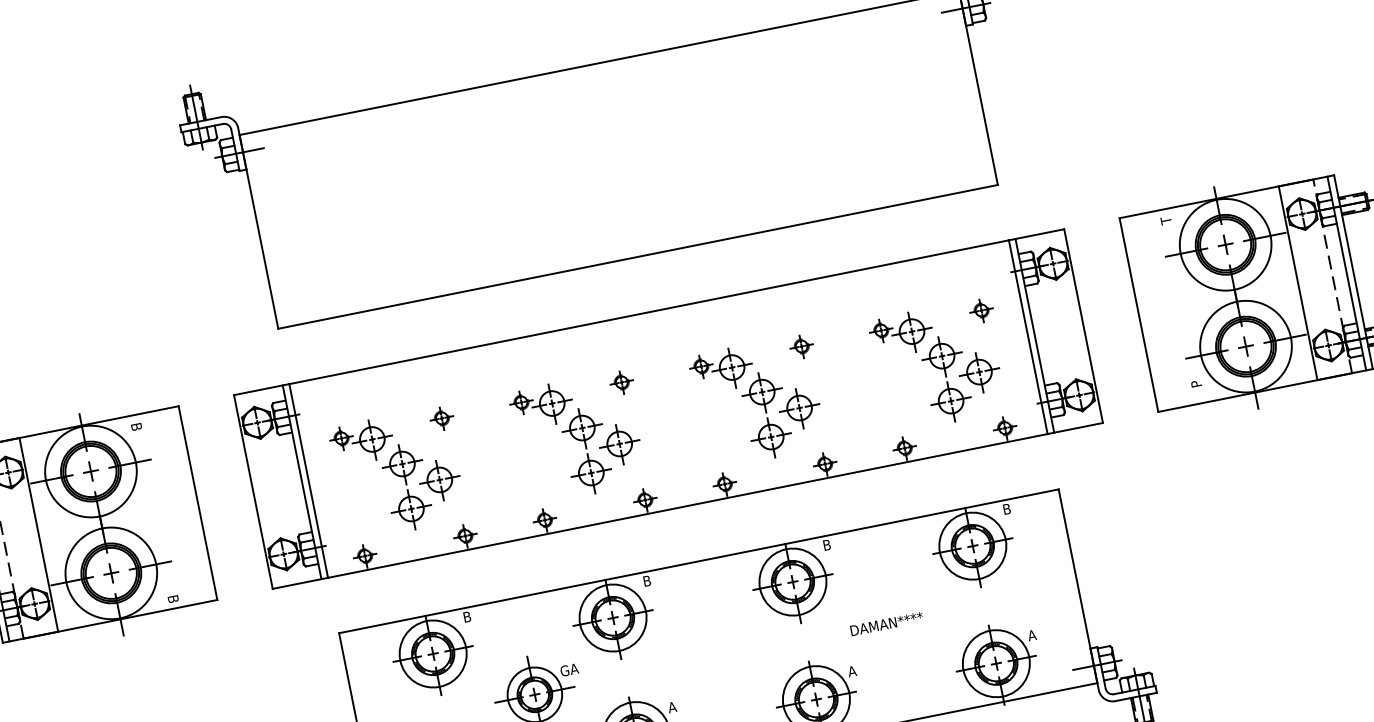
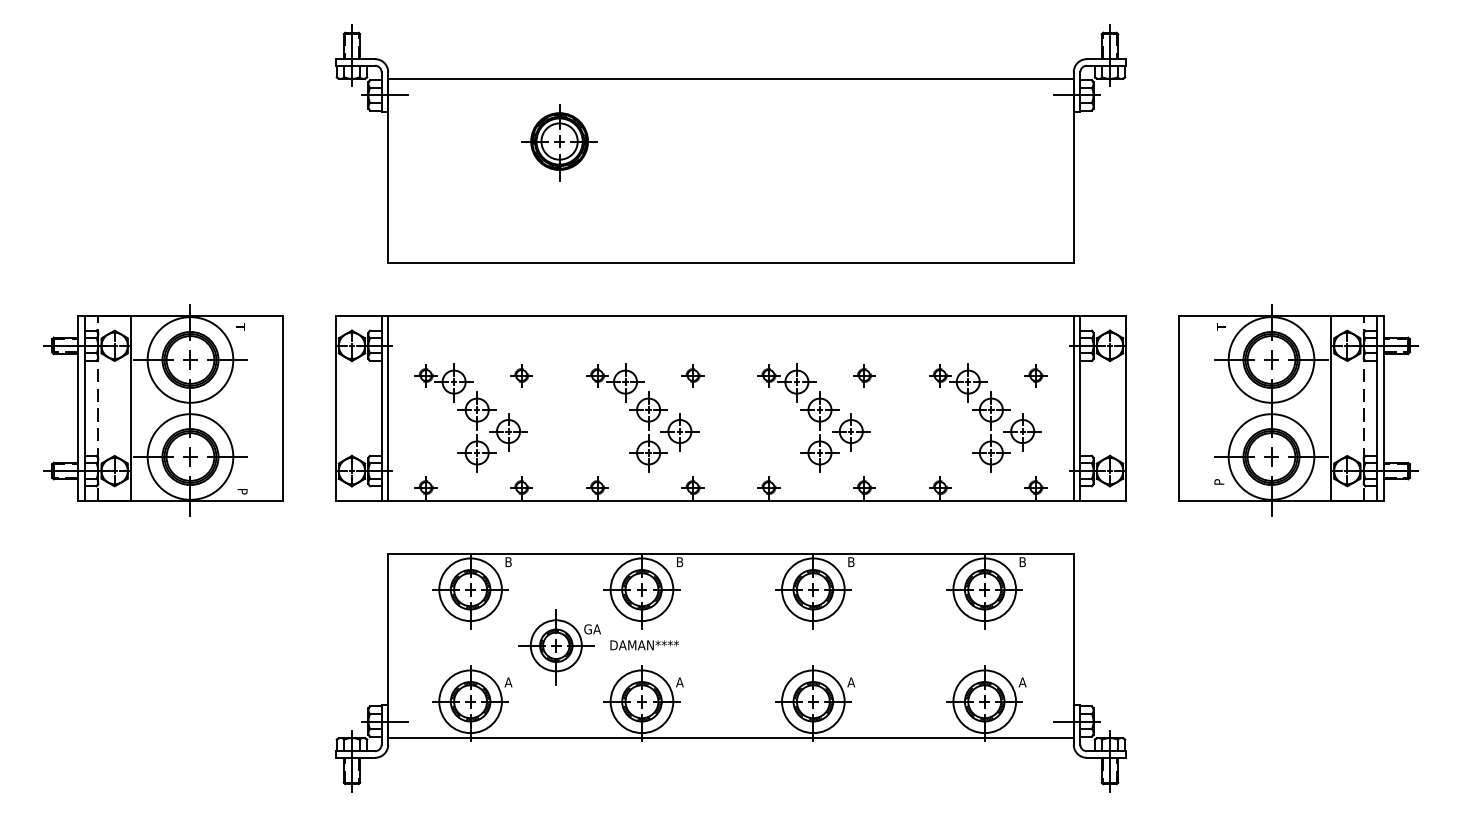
part: (432, 165) -> (559, 142), added
text: (136, 425) -> (240, 326), B -> T
text: (173, 599) -> (242, 492), B -> P
text: (886, 624) -> (644, 645), moved

